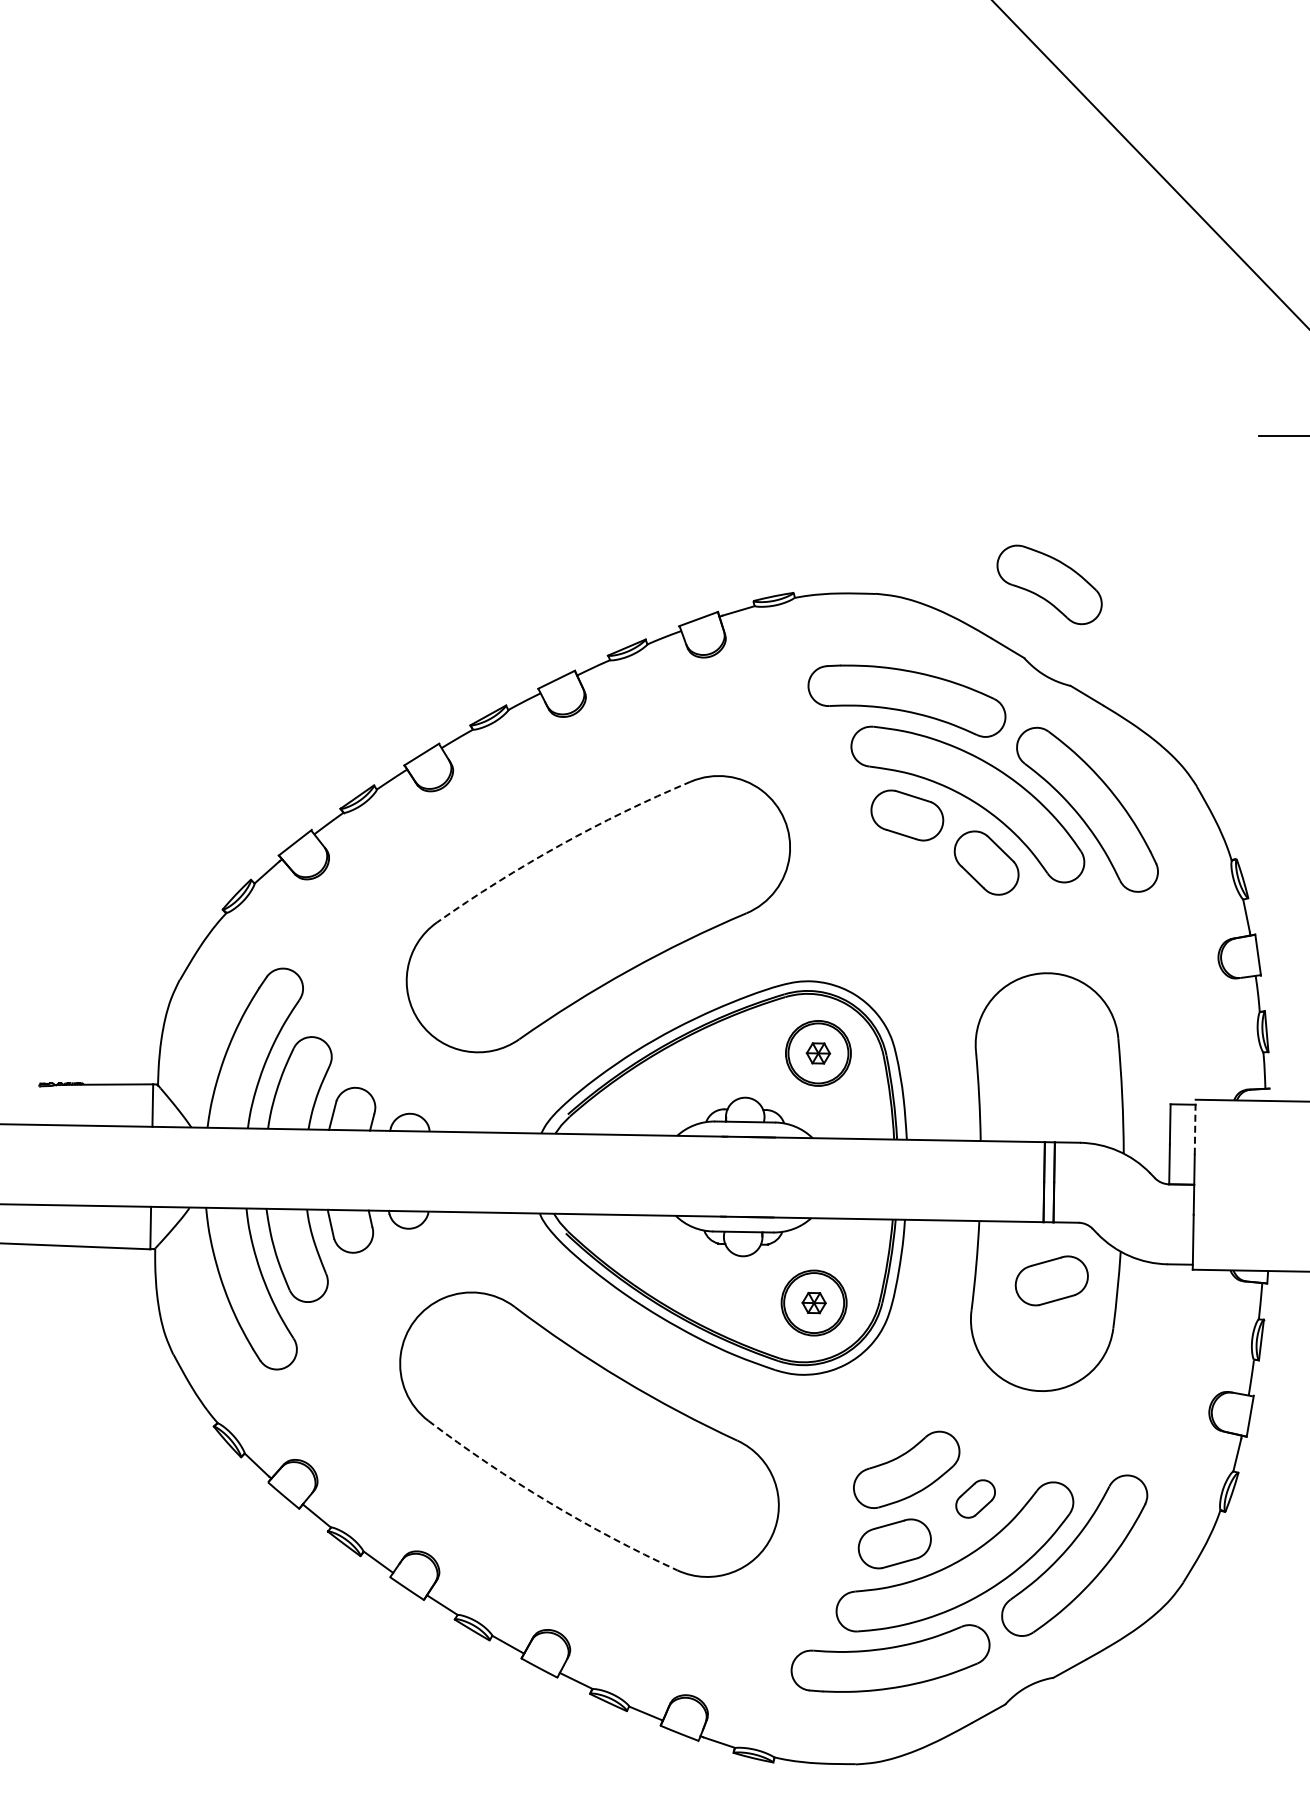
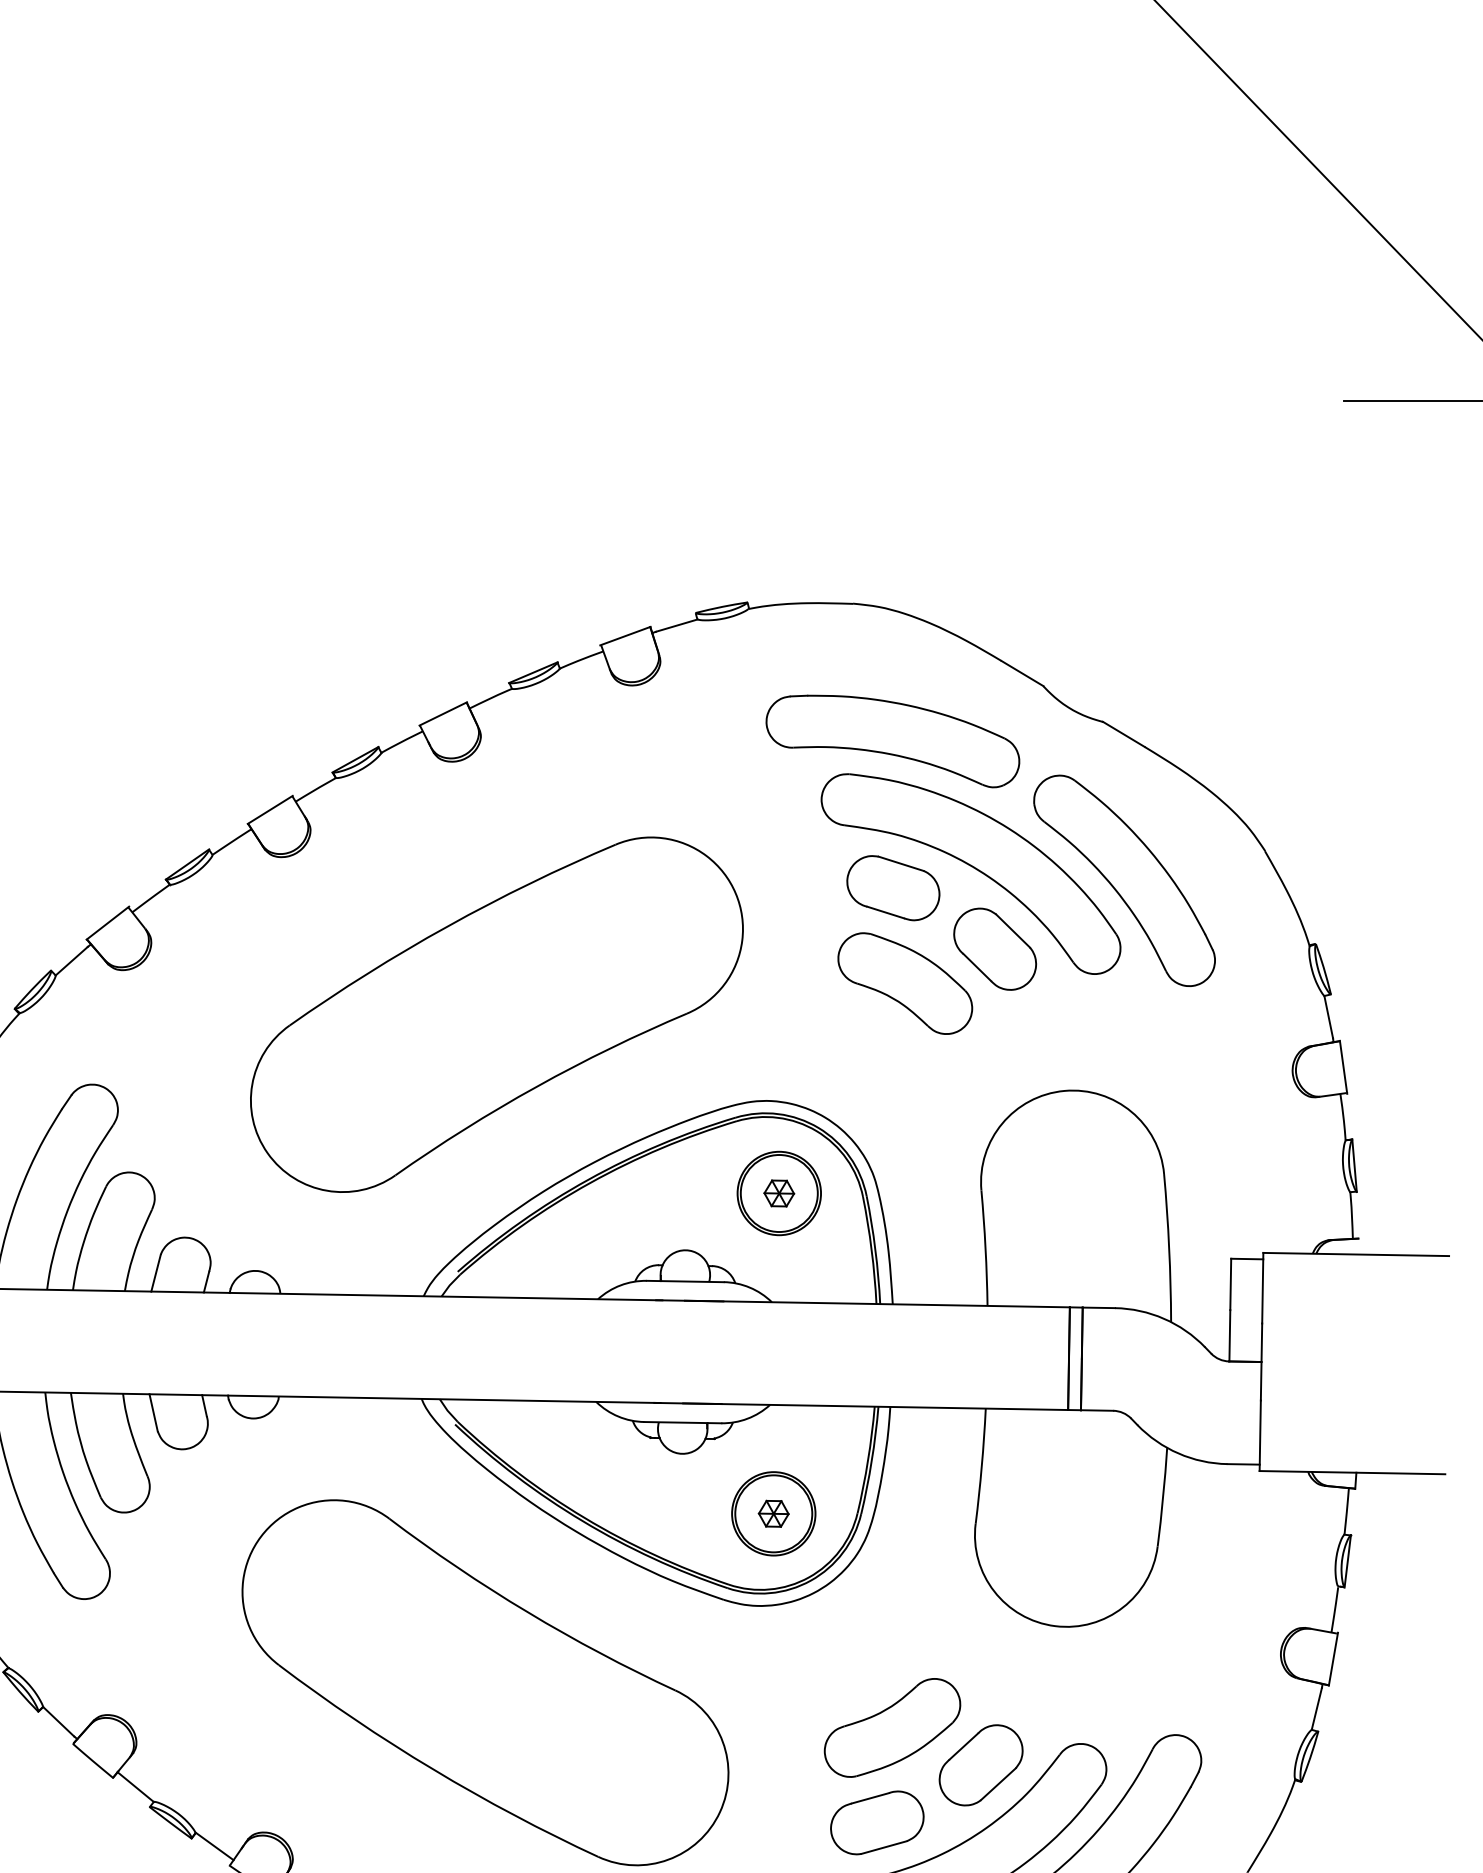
part: (1049, 584) -> (905, 983), moved
arc: (560, 845) -> (448, 926), dashed -> solid
line: (1195, 1127) -> (1263, 1288), dashed -> solid
part: (1051, 1280) -> (1078, 1484), removed
part: (975, 1498) -> (980, 1764), size x1.67
arc: (548, 1502) -> (432, 1769), dashed -> solid

